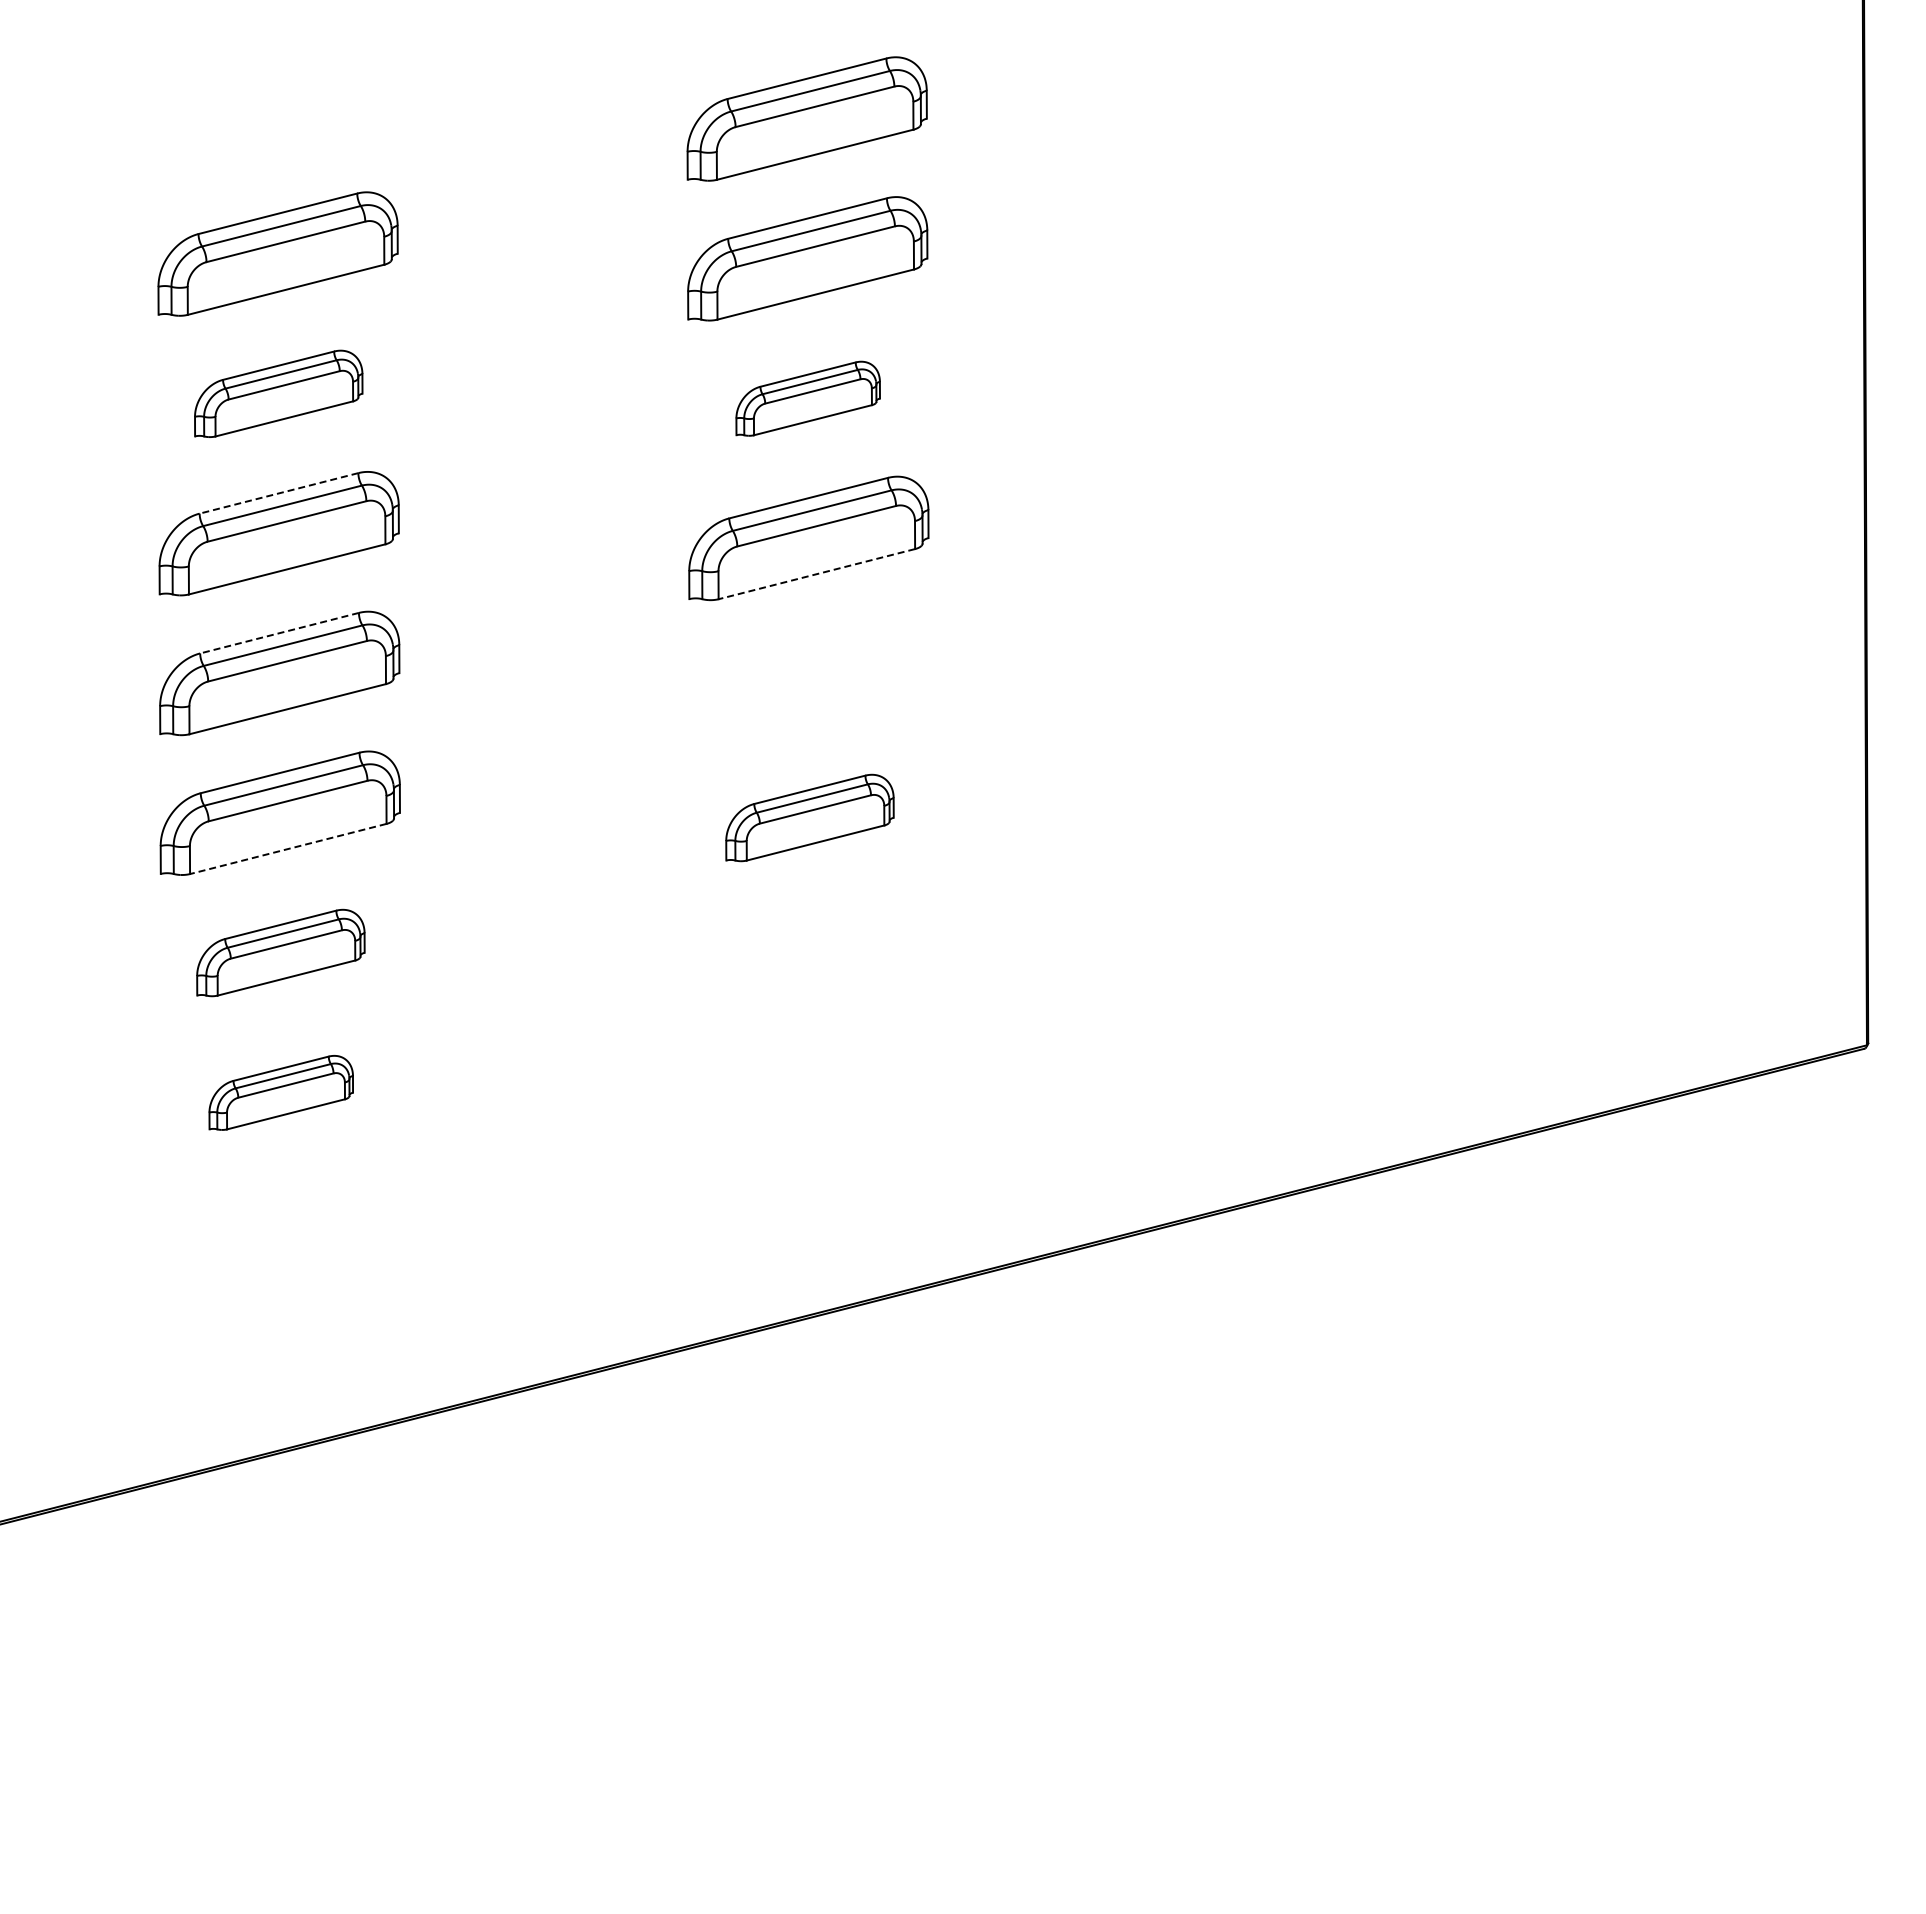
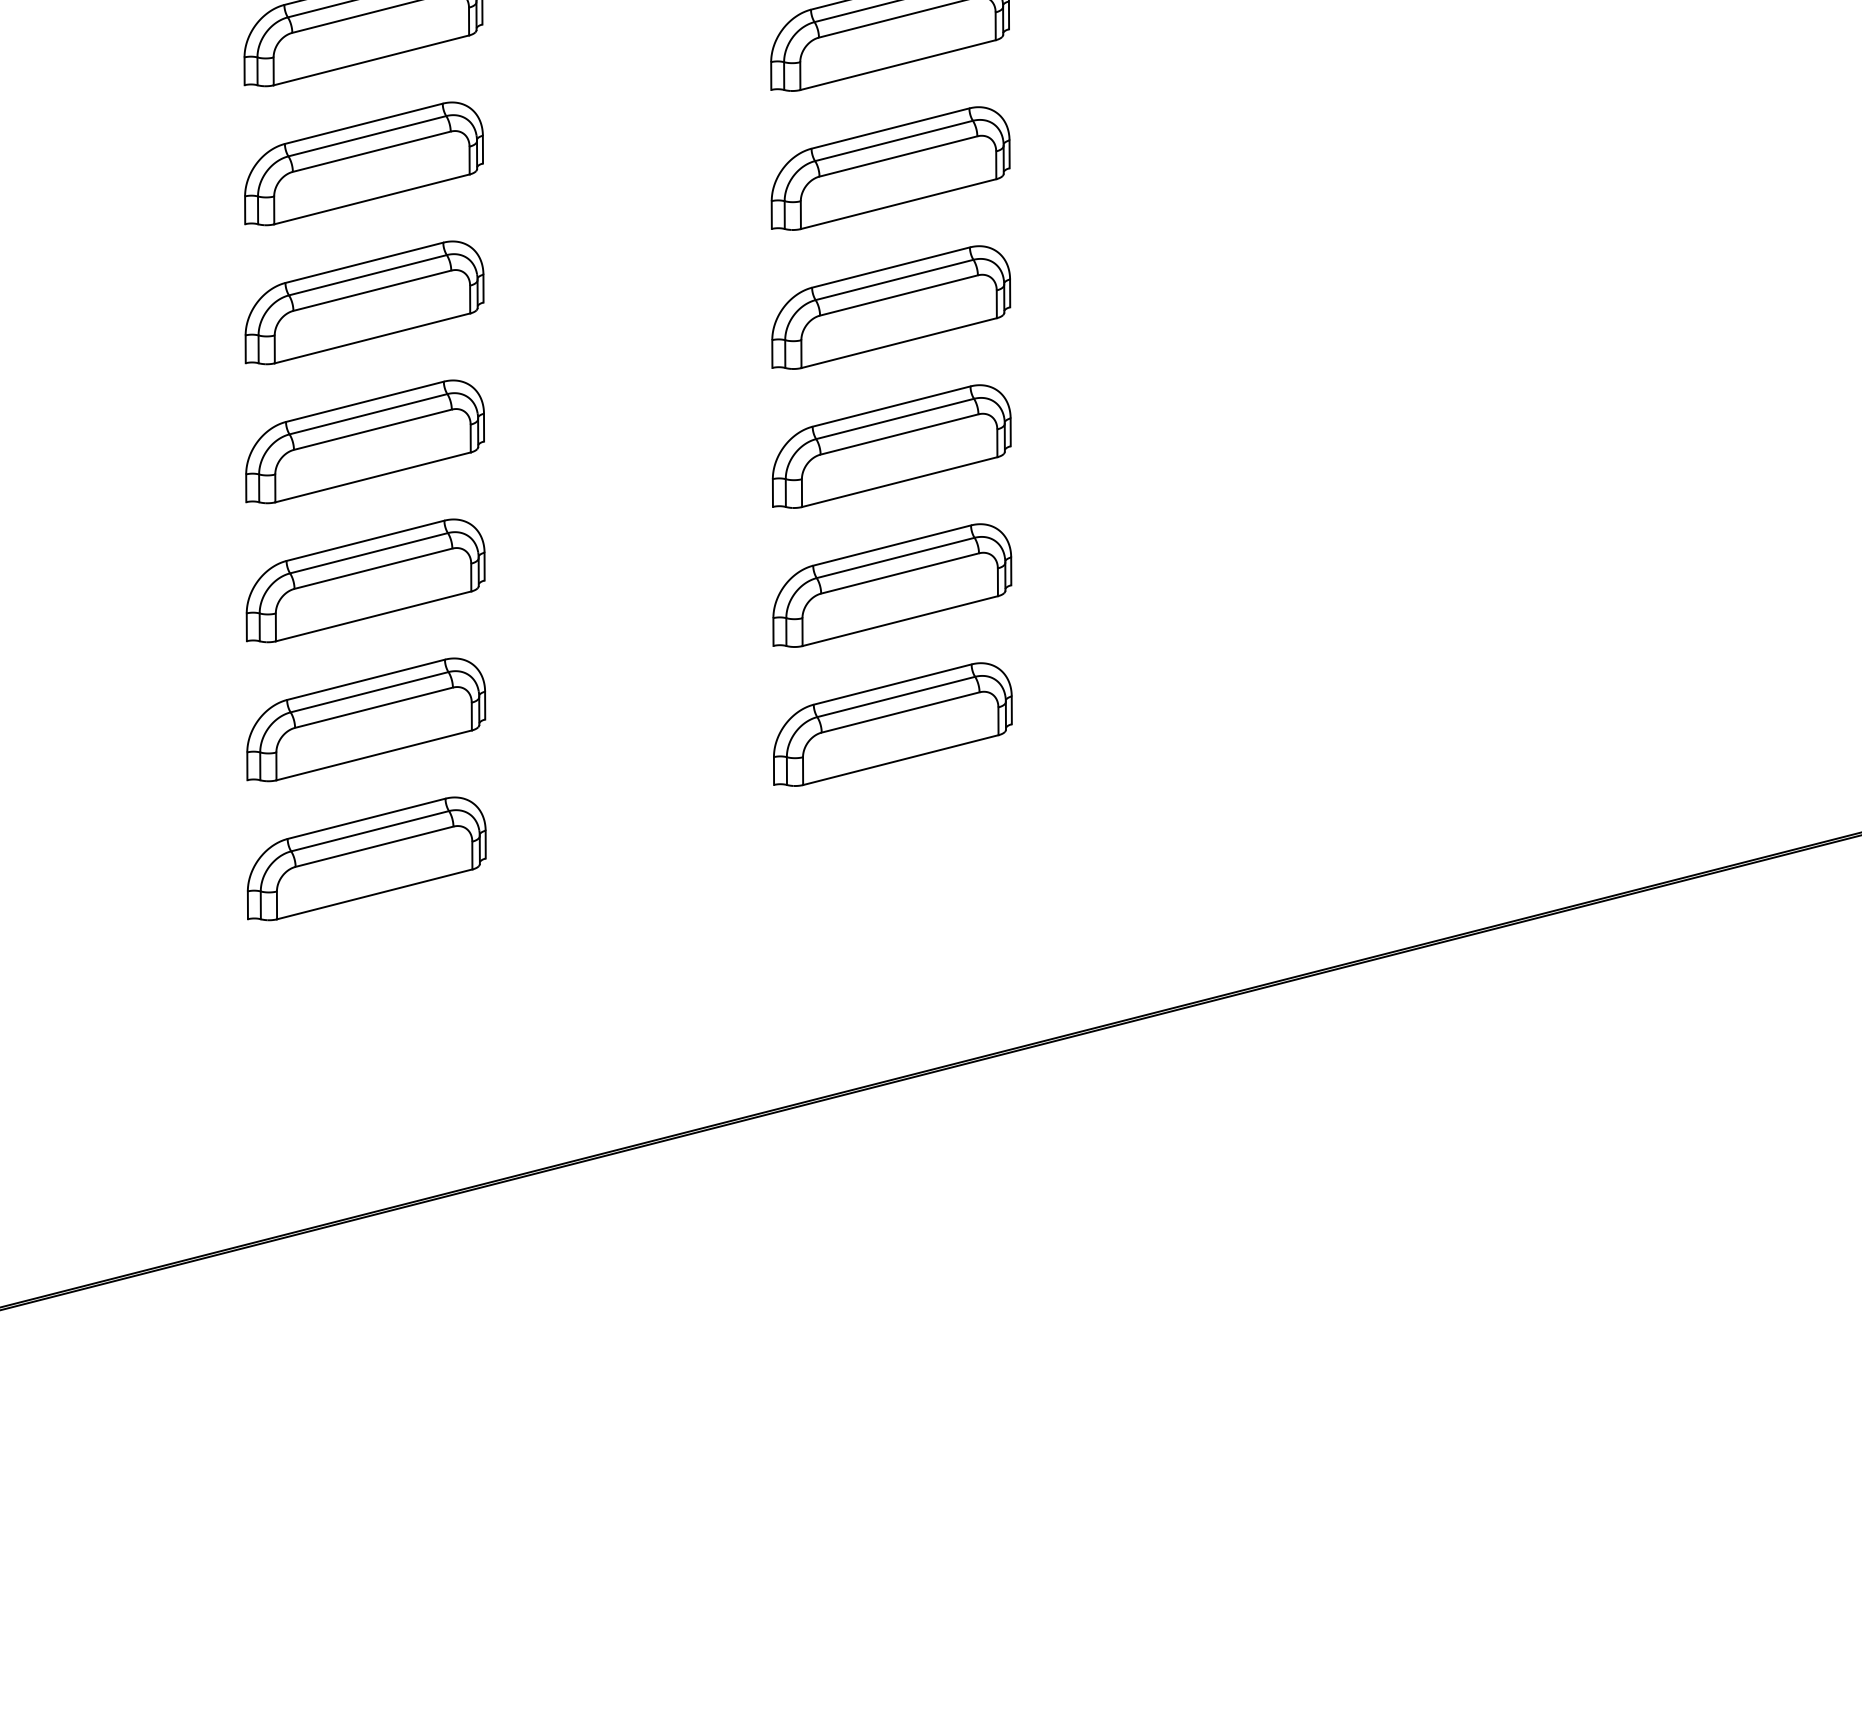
part: (278, 393) -> (363, 163), size x1.43
part: (807, 398) -> (889, 168), size x1.67
line: (279, 493) -> (364, 262), dashed -> solid
line: (816, 574) -> (898, 343), dashed -> solid
line: (279, 633) -> (364, 402), dashed -> solid
part: (808, 677) -> (890, 445), added
part: (809, 817) -> (891, 585), size x1.43
line: (287, 849) -> (372, 616), dashed -> solid
part: (280, 952) -> (365, 719), size x1.43
part: (810, 957) -> (892, 724), added
part: (280, 1092) -> (365, 858), size x1.67

